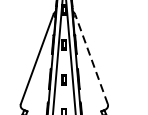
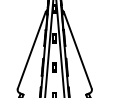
line: (91, 59) -> (77, 50), dashed -> solid

